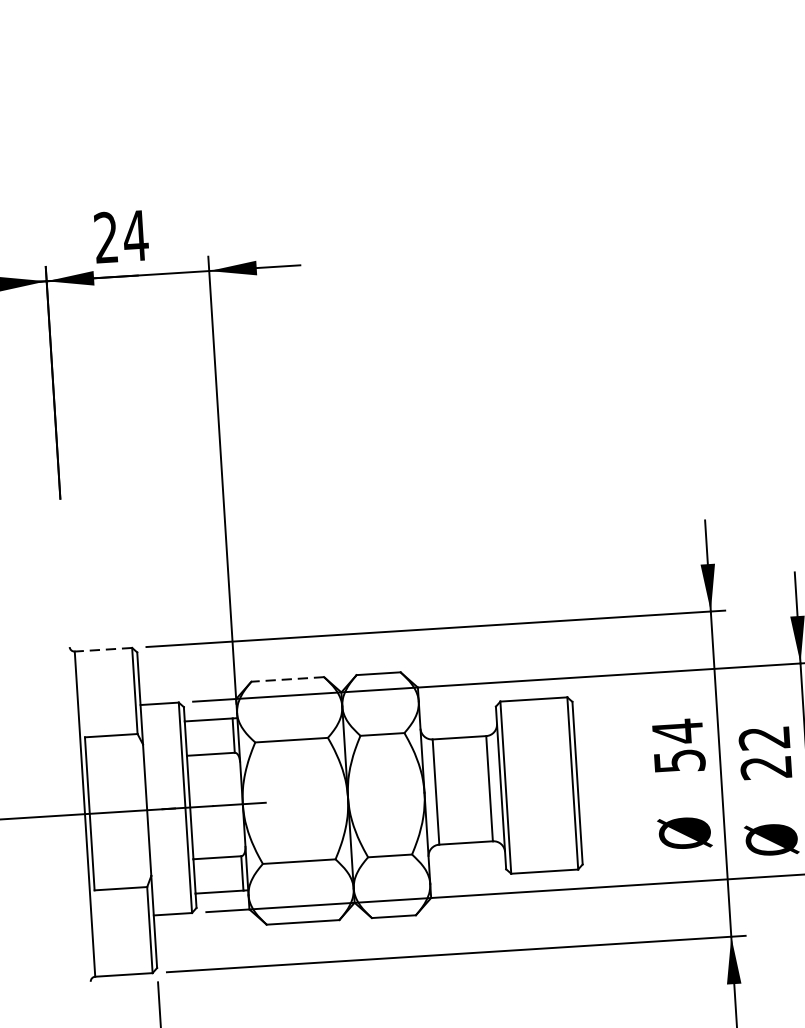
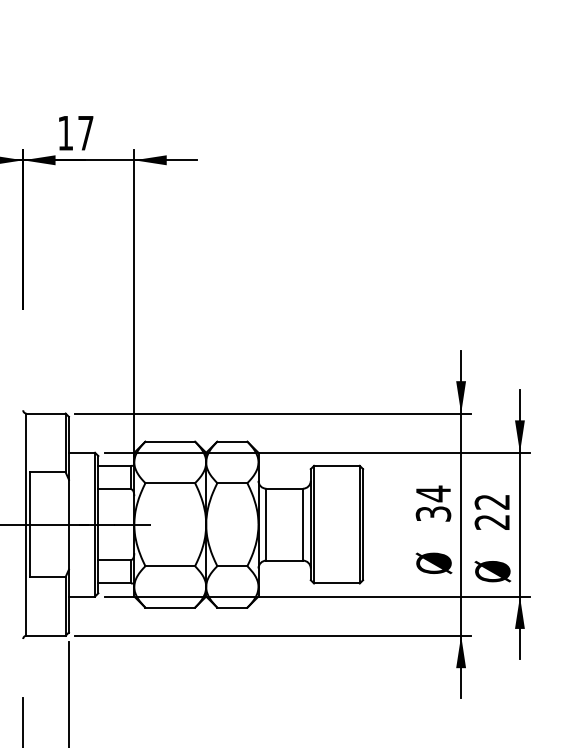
text: (122, 235) -> (76, 132), 24 -> 17
line: (104, 649) -> (46, 413), dashed -> solid
line: (288, 679) -> (170, 441), dashed -> solid
text: (678, 760) -> (432, 513), 54 -> 34

